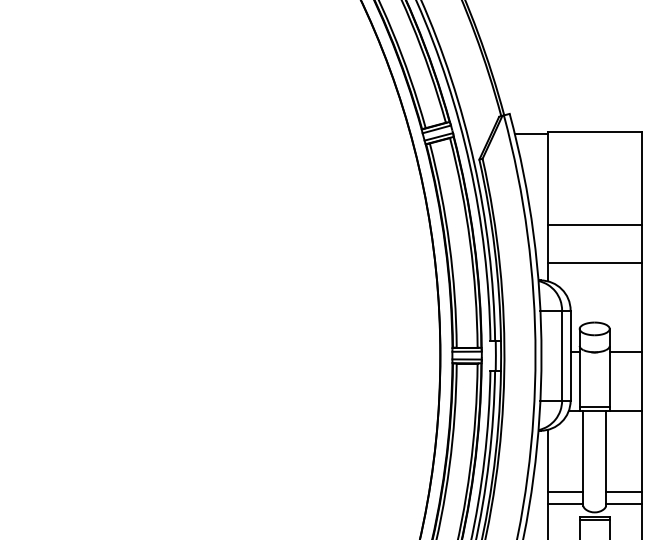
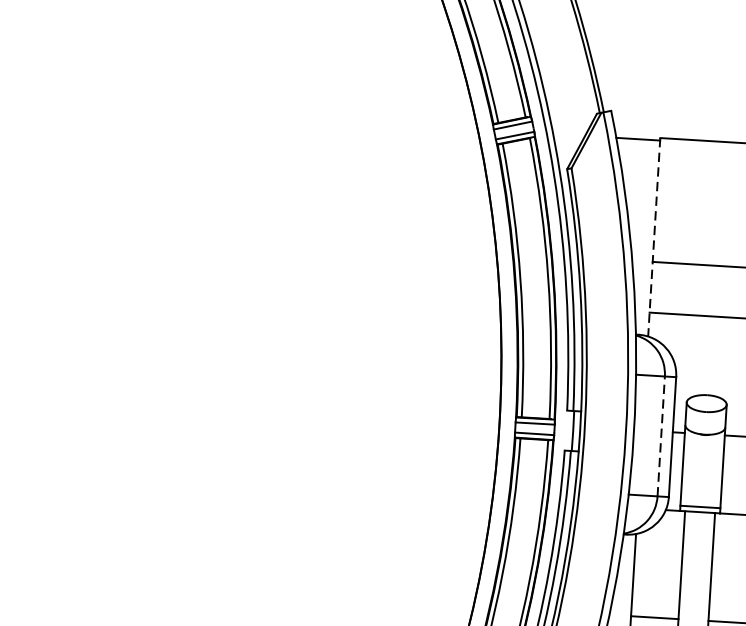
line: (547, 206) -> (653, 237), solid -> dashed
line: (562, 355) -> (661, 436), solid -> dashed

